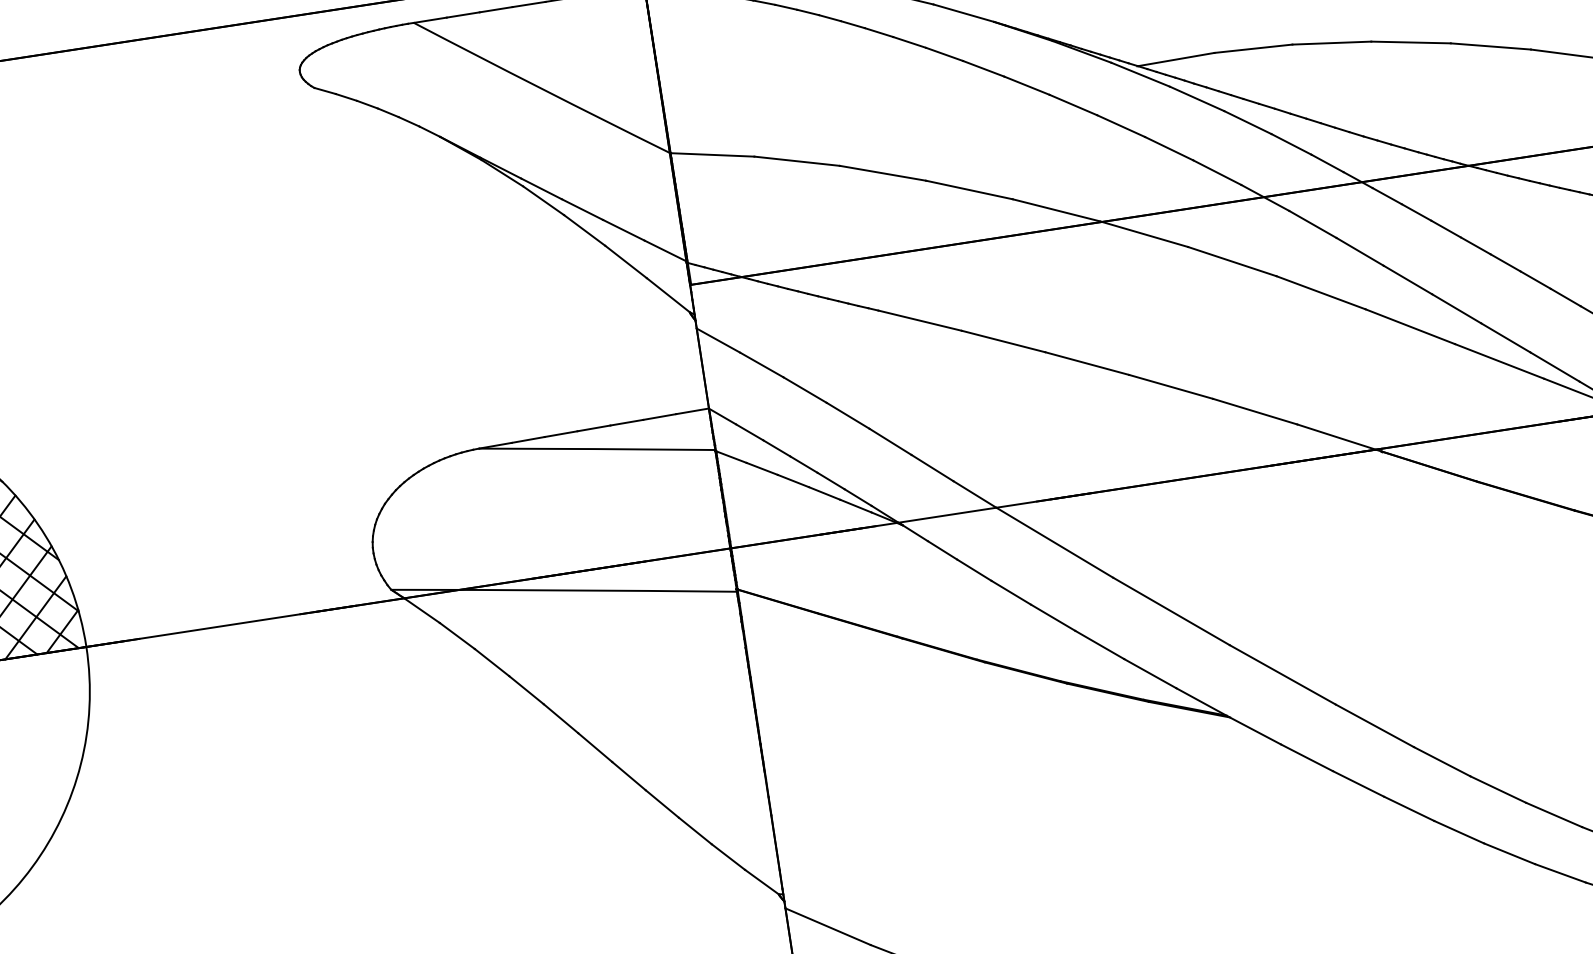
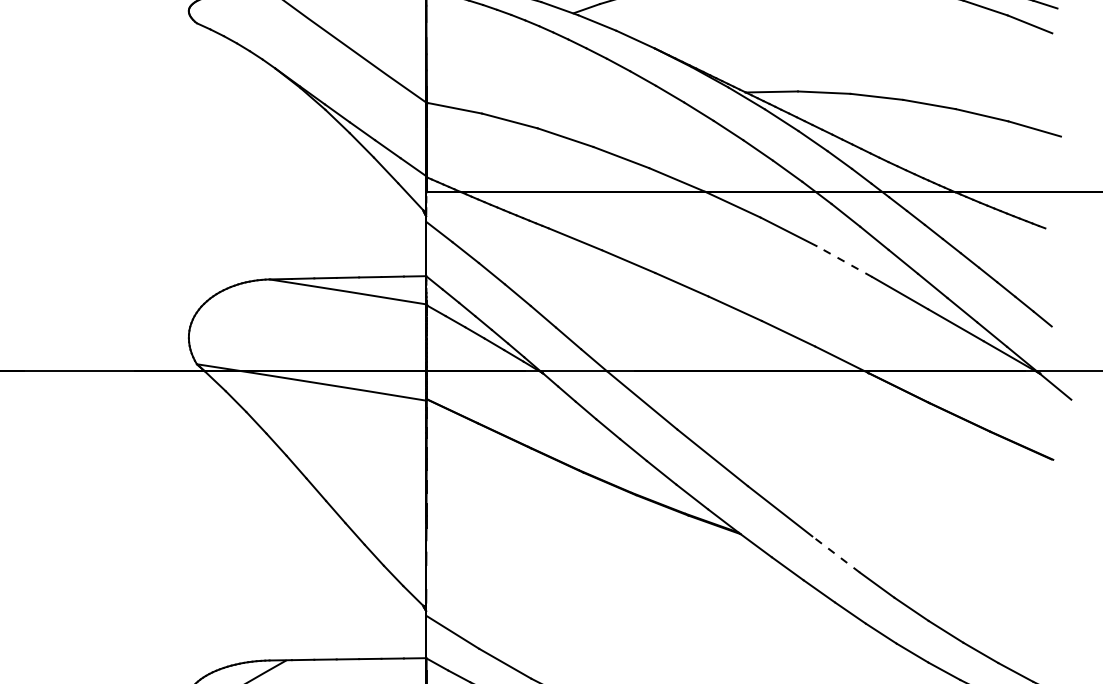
line: (1321, 292) -> (844, 261), solid -> dashed
line: (1375, 725) -> (836, 554), solid -> dashed

